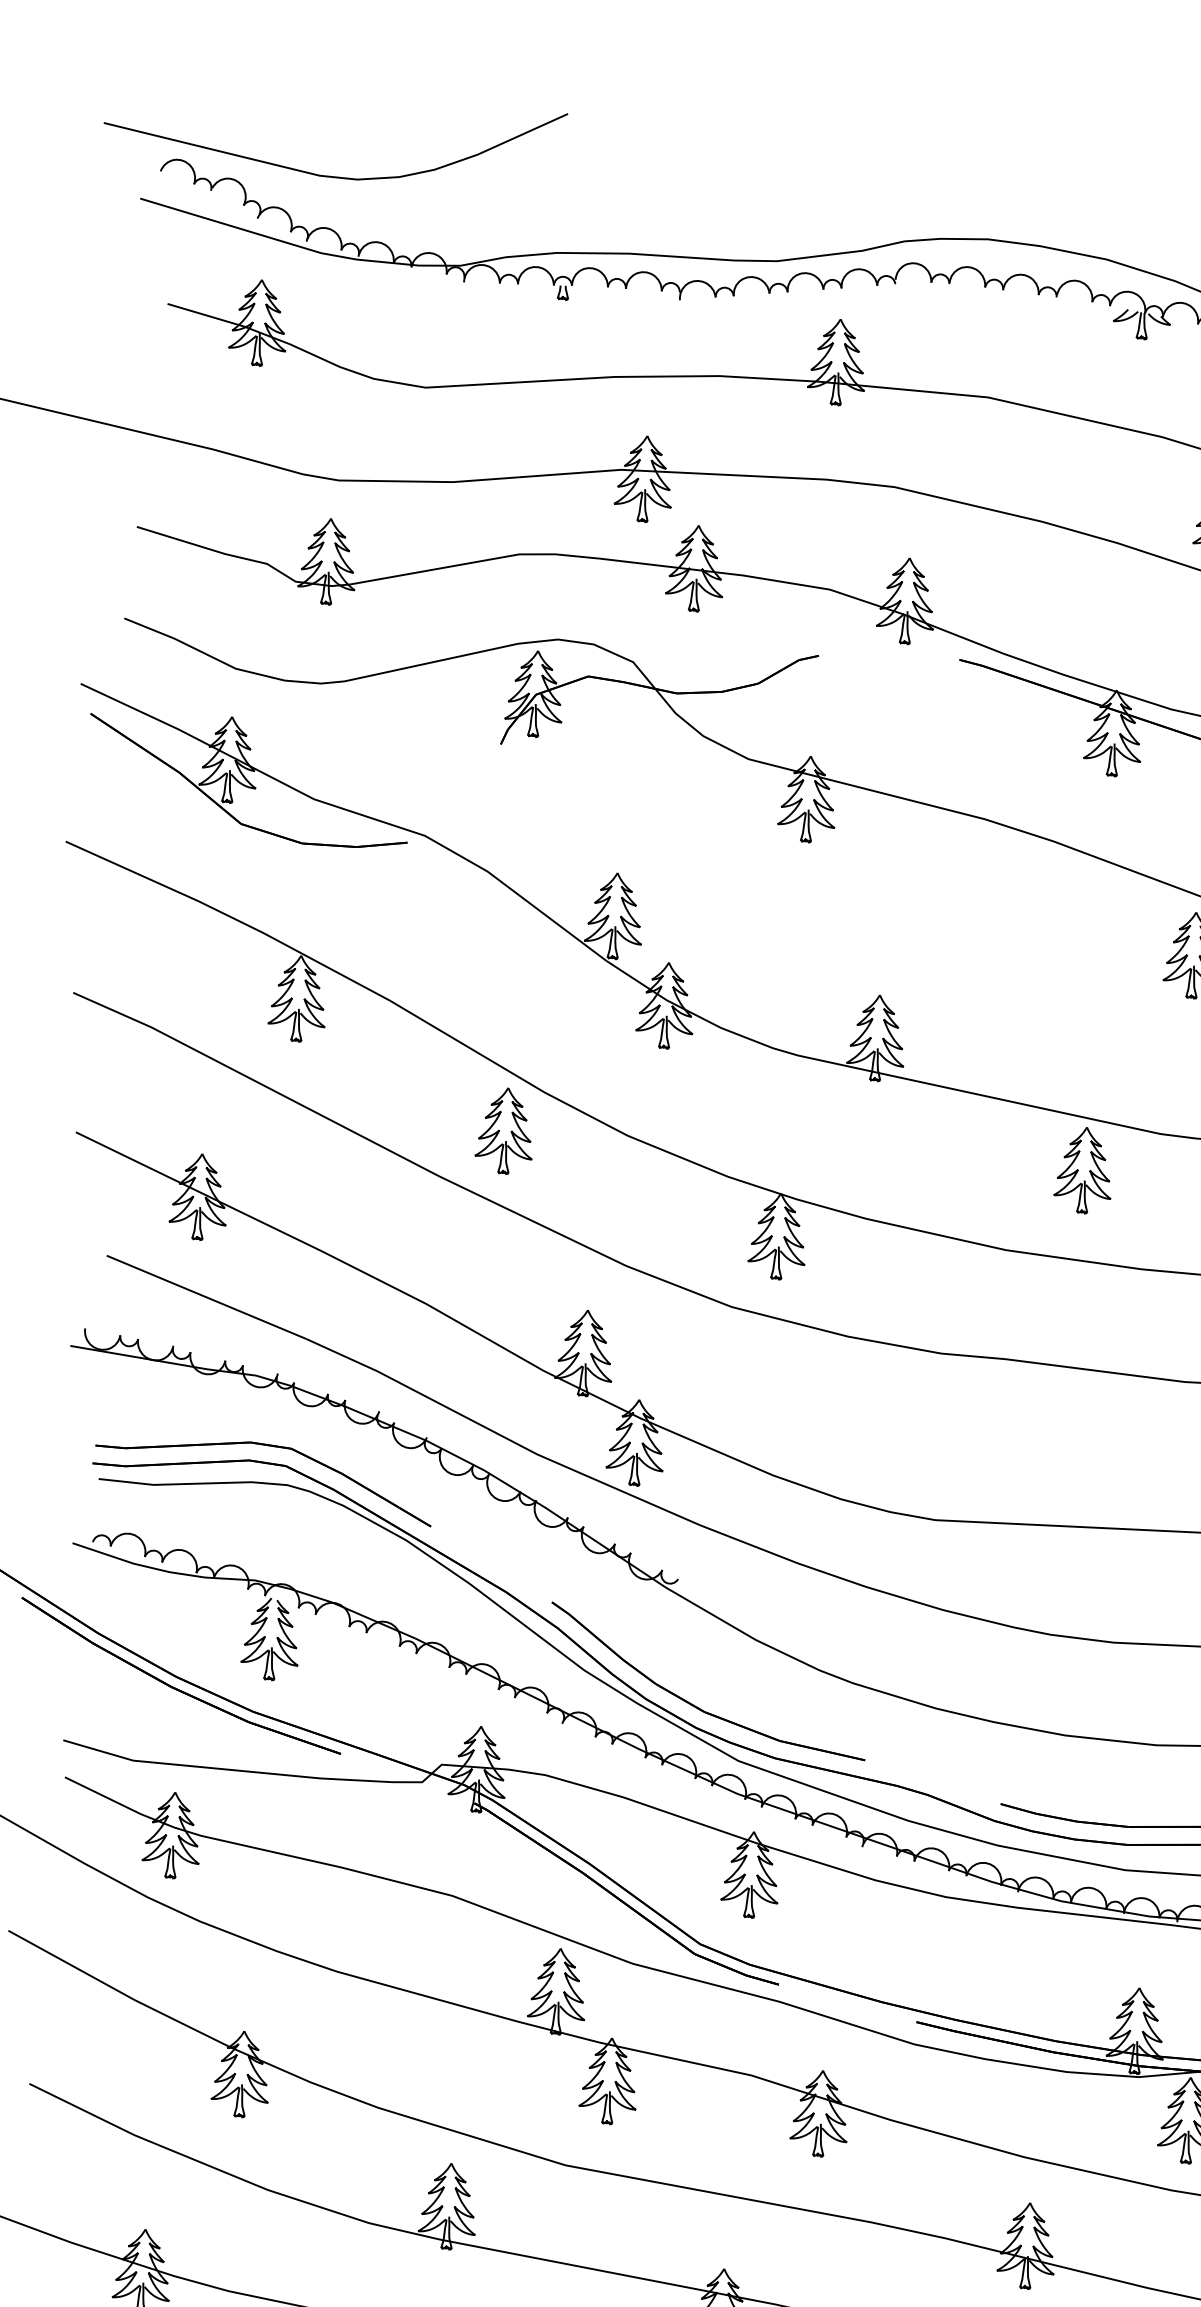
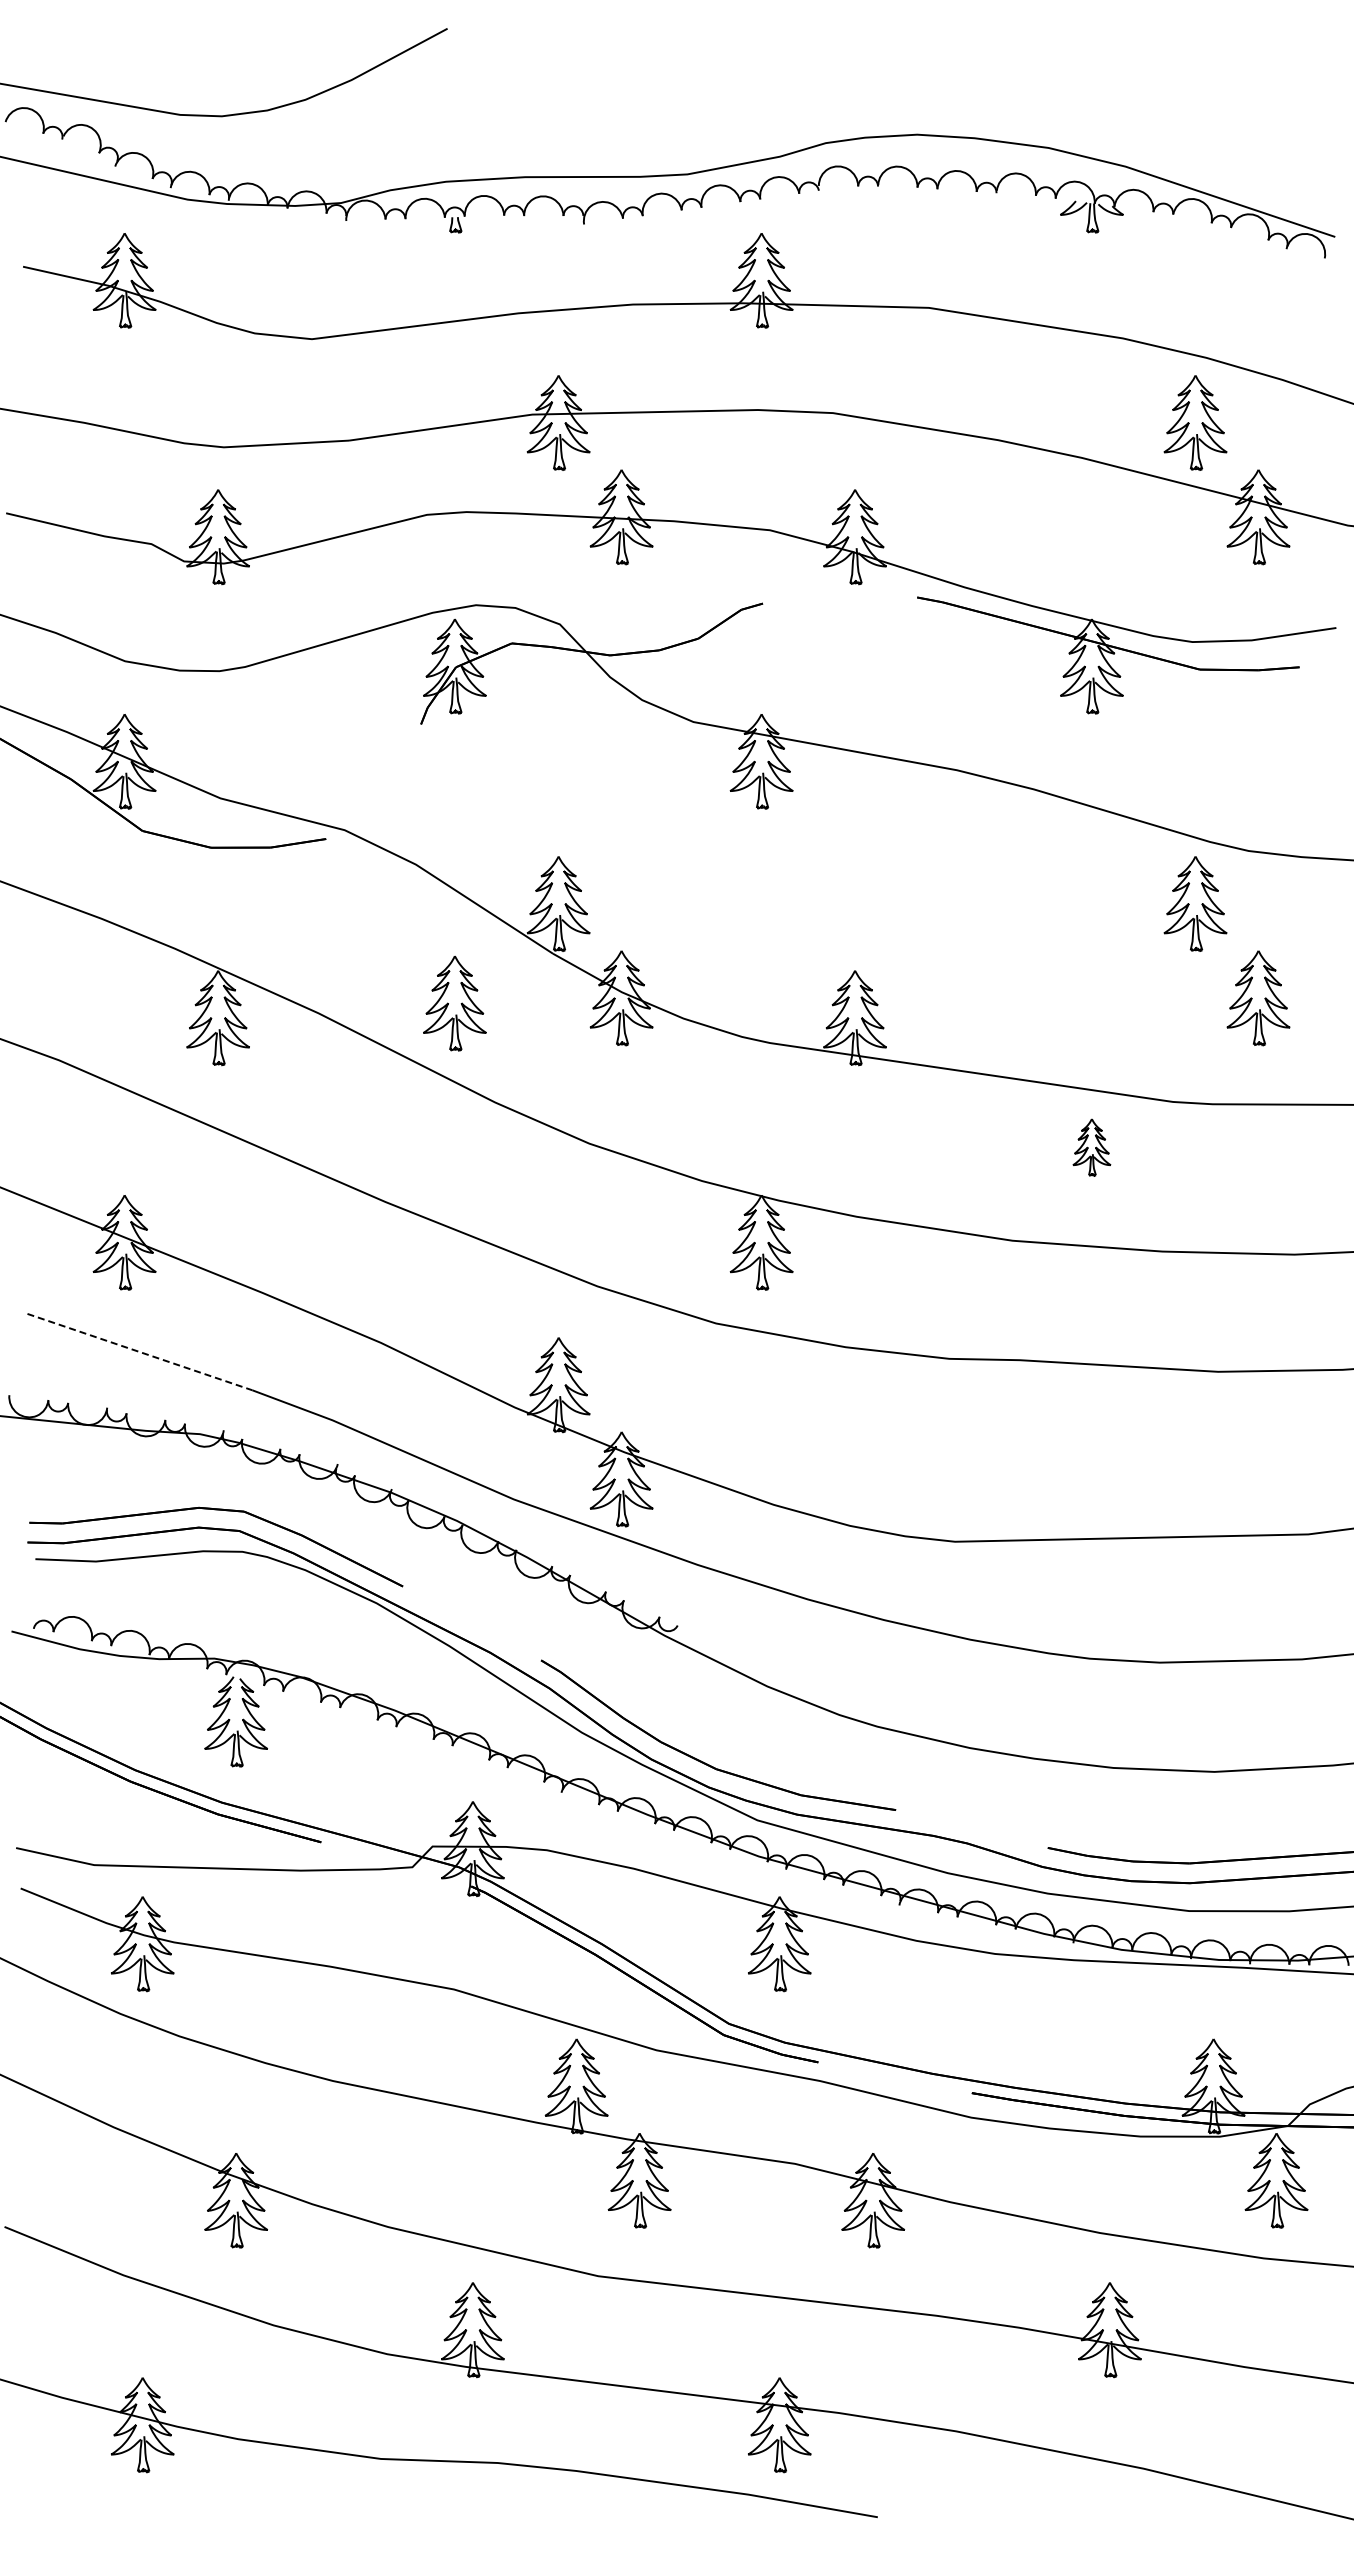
part: (505, 1130) -> (454, 1003), moved
part: (1083, 1170) -> (1091, 1147), size x0.6
line: (206, 1297) -> (139, 1352), solid -> dashed

